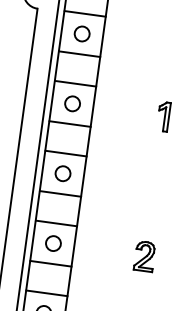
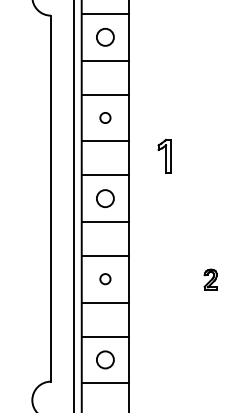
circle: (72, 103) -> (105, 117), size x0.6
part: (163, 115) -> (164, 155), moved
circle: (53, 242) -> (105, 278), size x0.6
part: (144, 256) -> (210, 279), size x0.6

